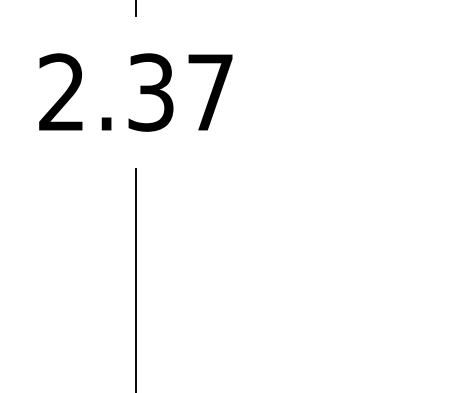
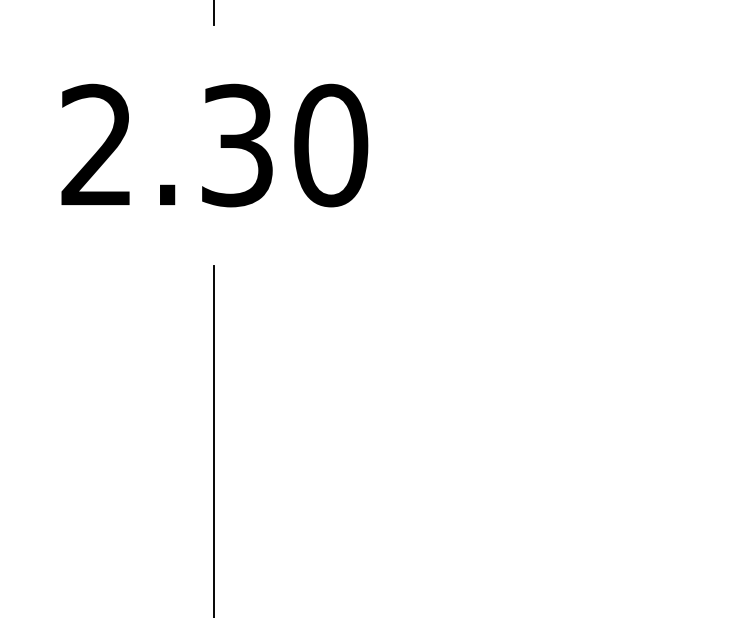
text: (210, 92) -> (330, 145), 2.37 -> 2.30

